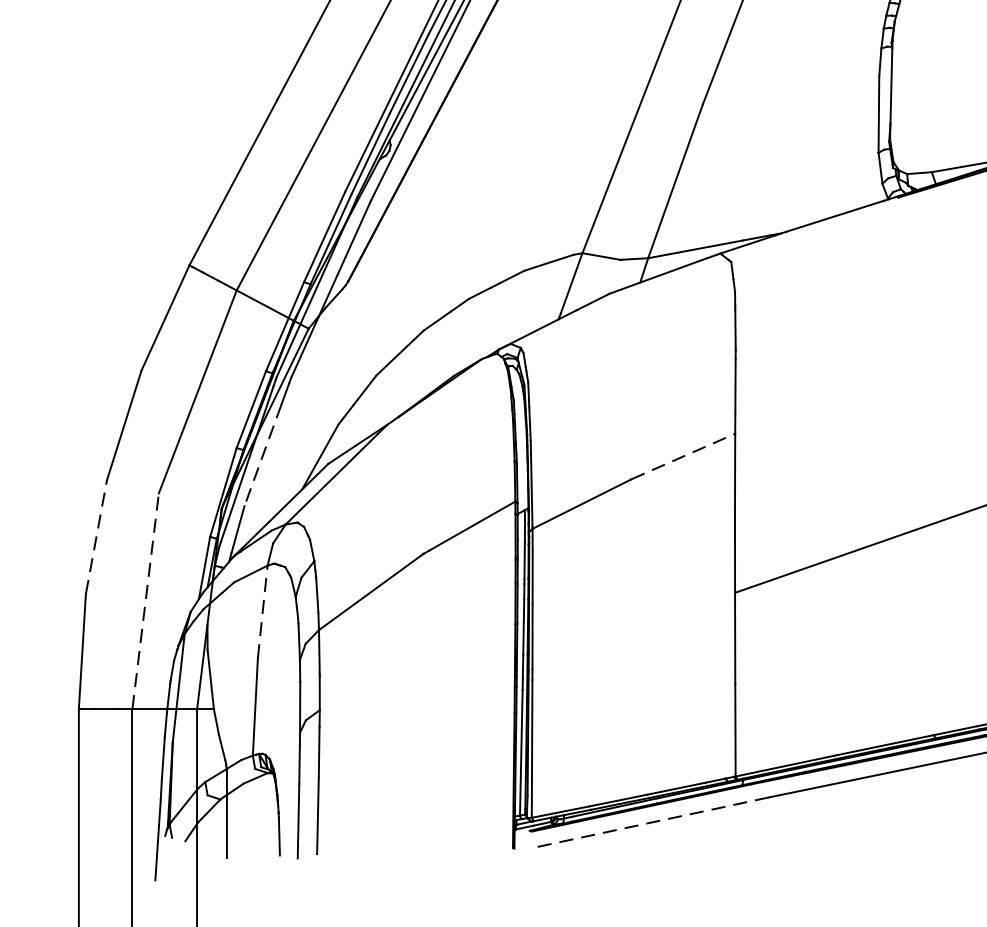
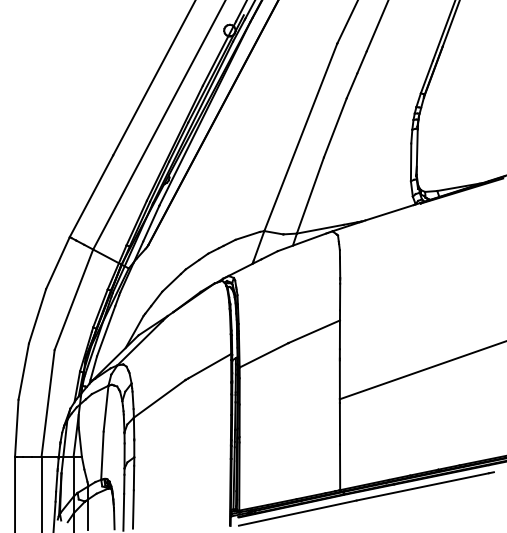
line: (263, 456) -> (106, 331), dashed -> solid
line: (683, 456) -> (314, 331), dashed -> solid
line: (95, 536) -> (23, 371), dashed -> solid
line: (146, 601) -> (48, 403), dashed -> solid
line: (263, 611) -> (106, 408), dashed -> solid
line: (649, 823) -> (297, 513), dashed -> solid

